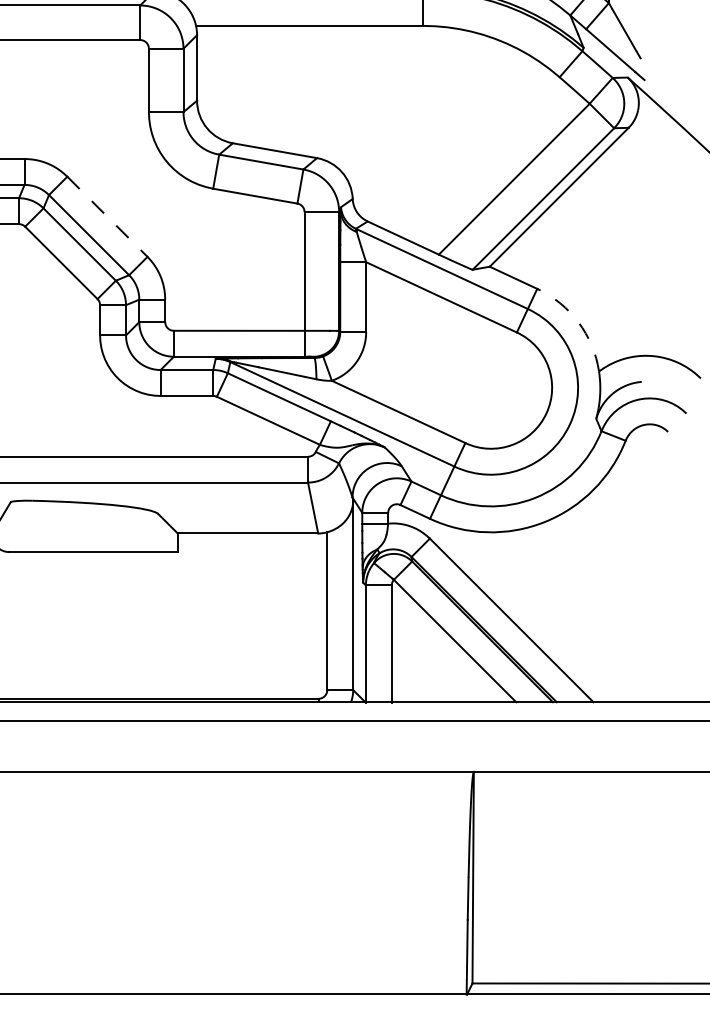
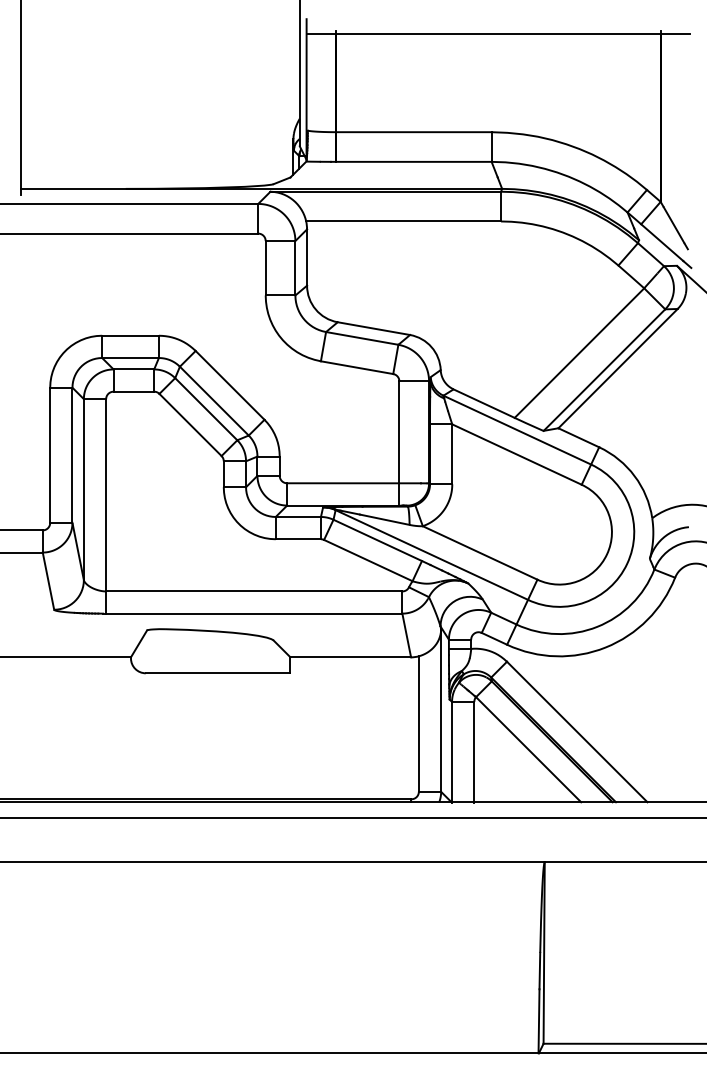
line: (107, 216) -> (230, 385), dashed -> solid
arc: (578, 322) -> (634, 476), dashed -> solid

